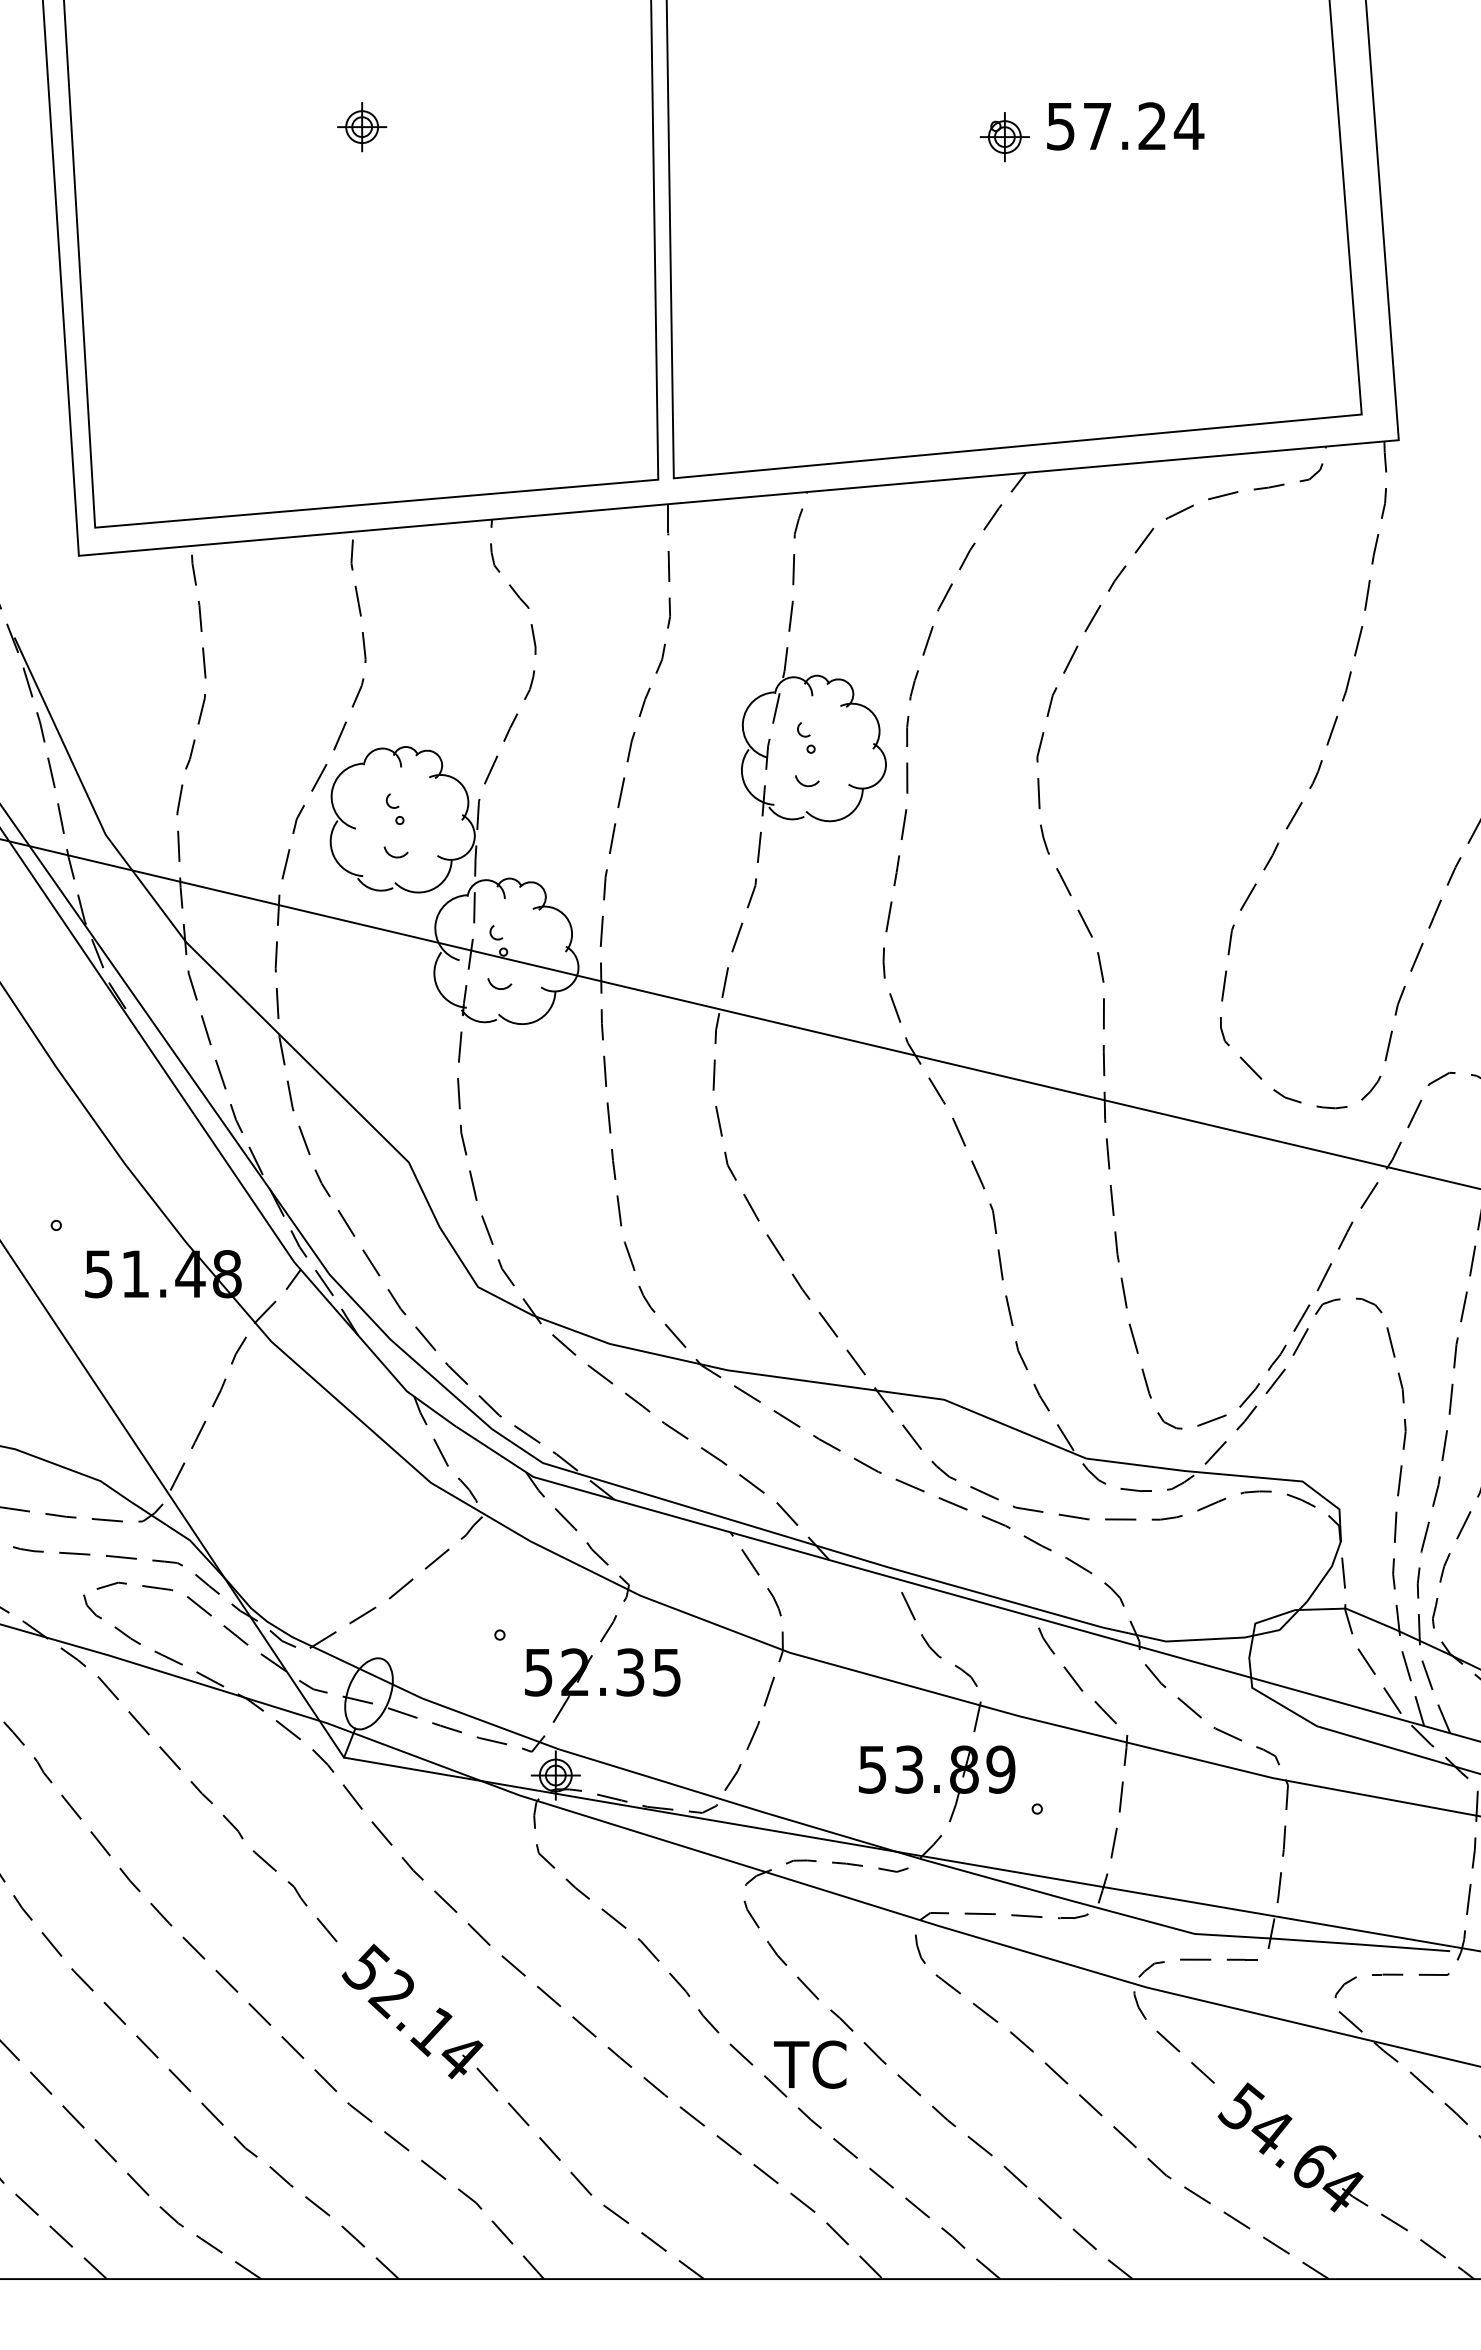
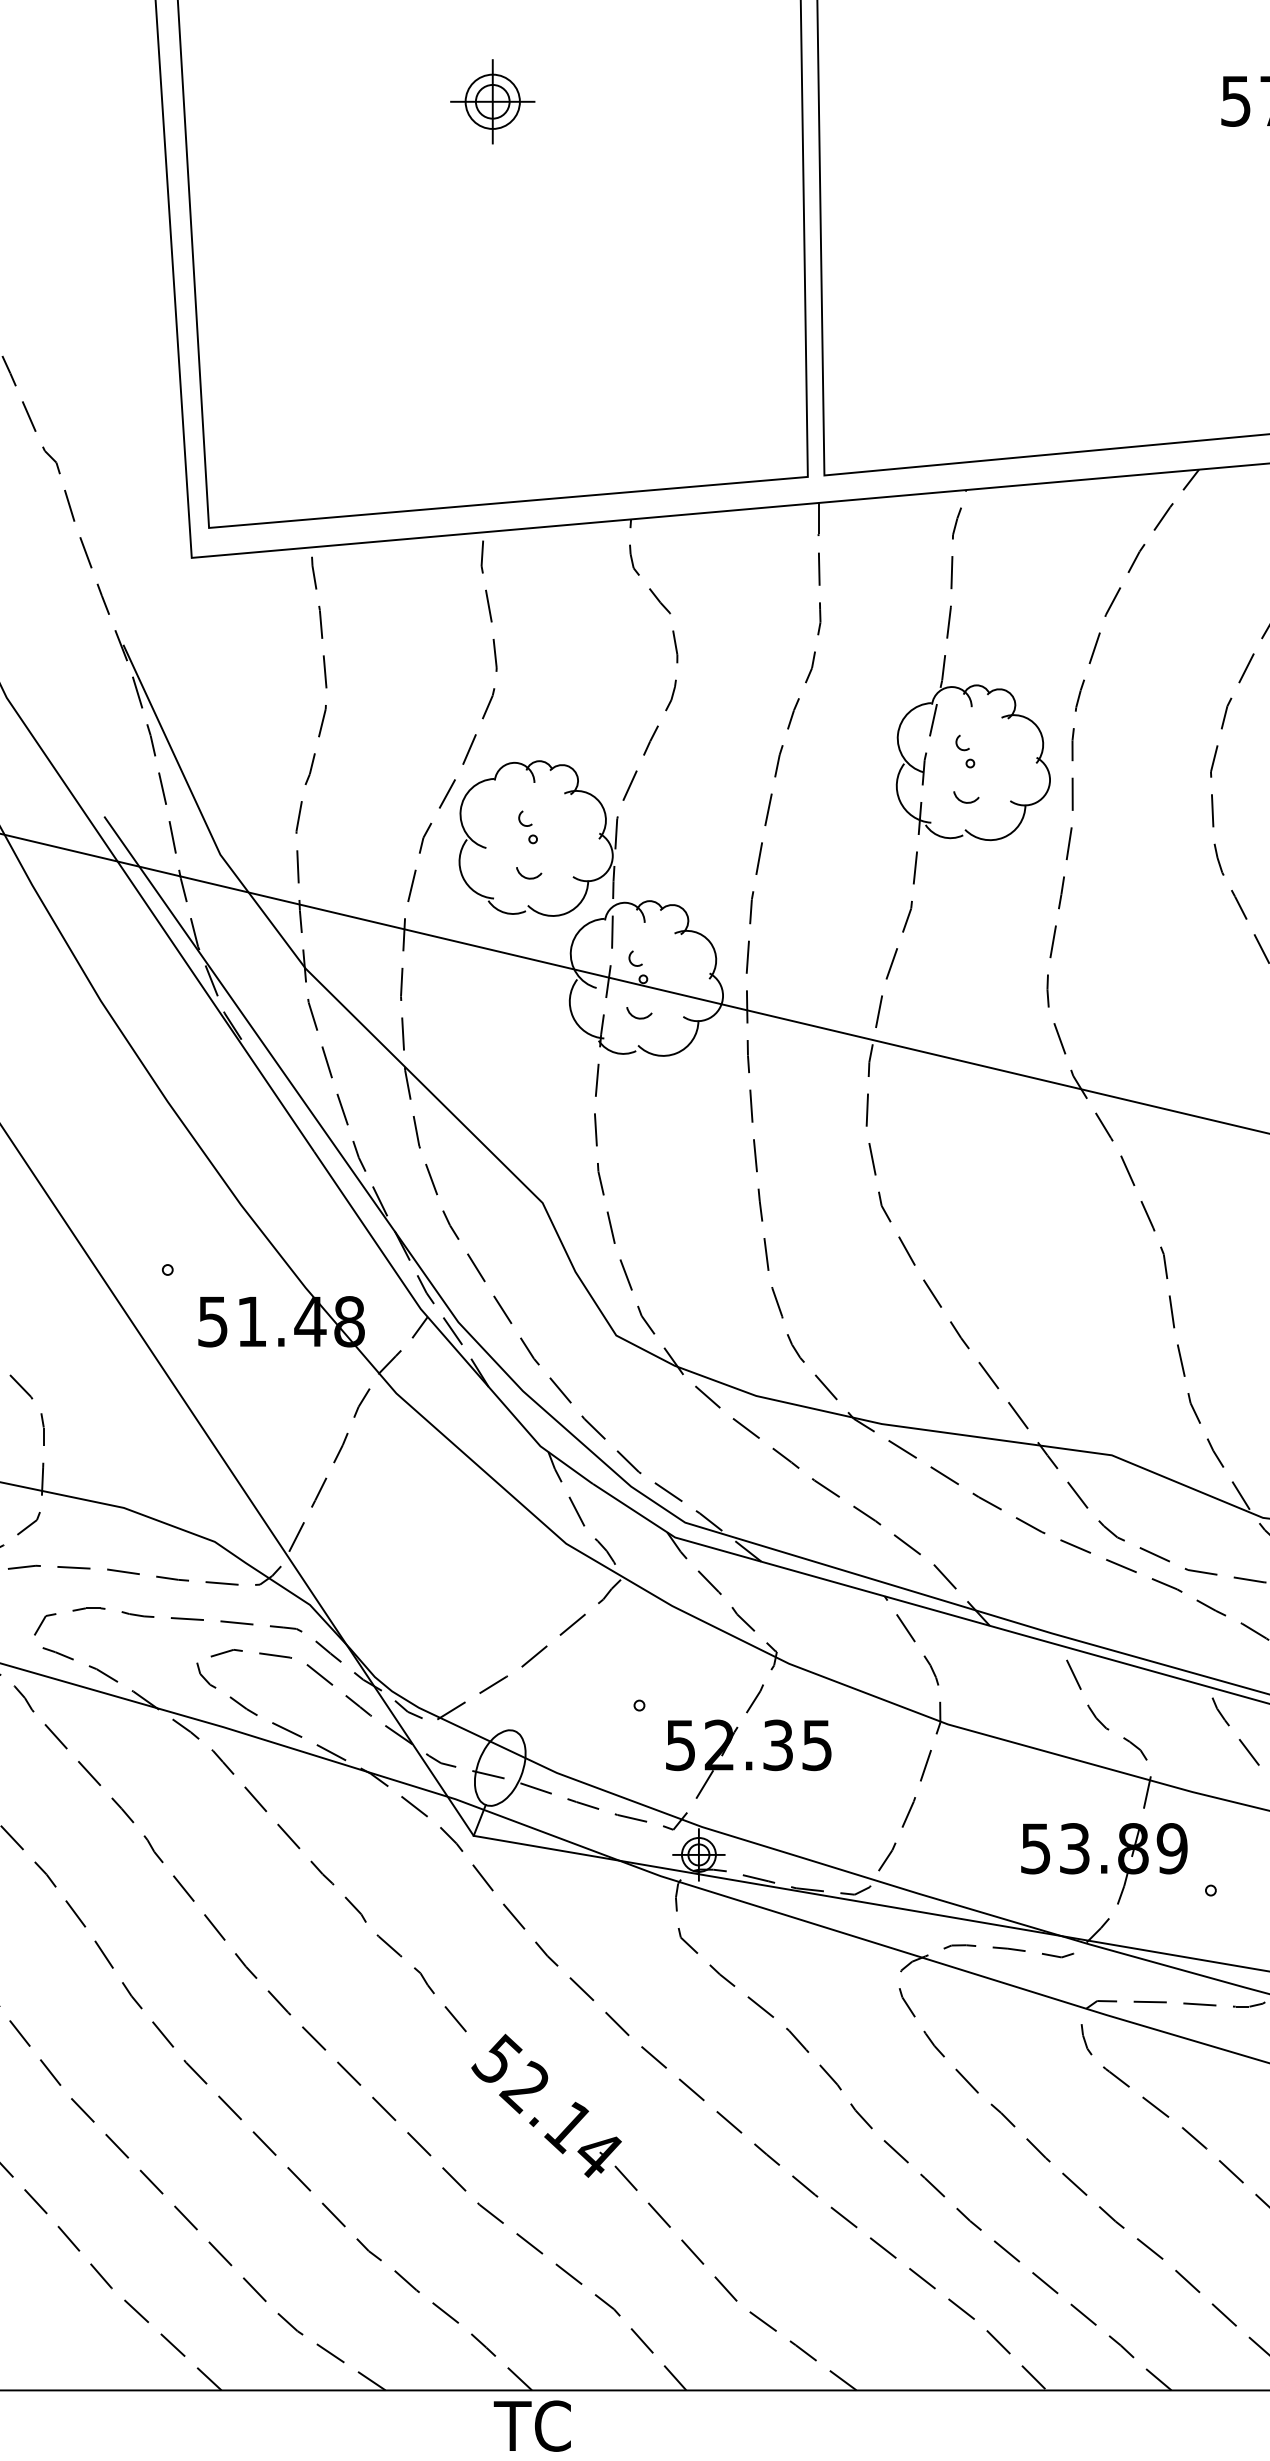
part: (362, 127) -> (493, 102), size x1.6
part: (1004, 137) -> (1176, 113), removed
text: (810, 2064) -> (532, 2425), moved

